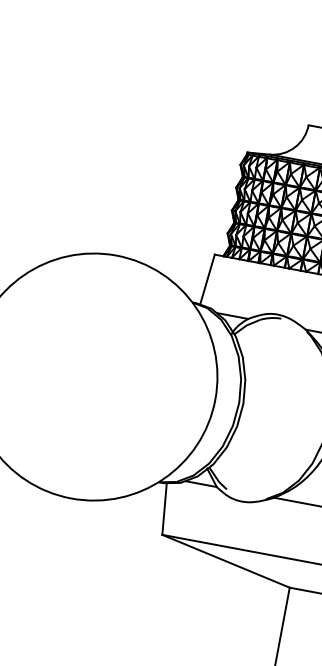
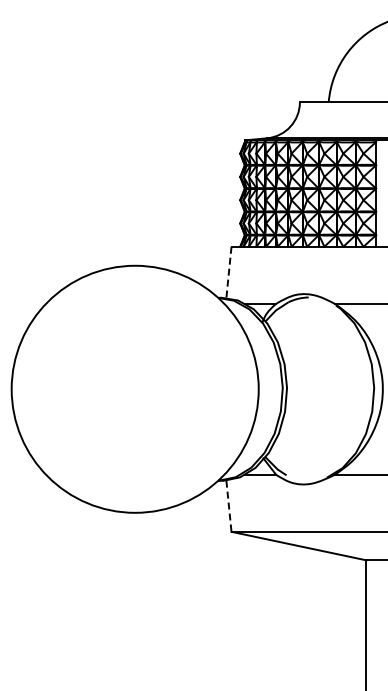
line: (207, 279) -> (228, 272), solid -> dashed
line: (164, 509) -> (228, 506), solid -> dashed

